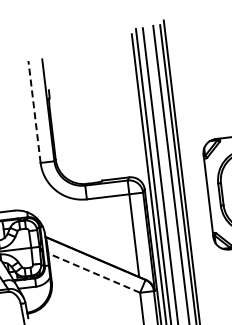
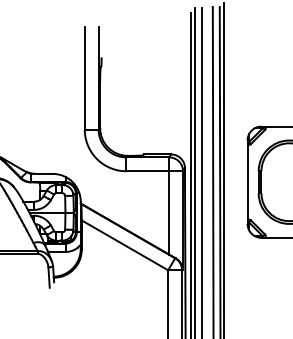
line: (34, 111) -> (84, 77), dashed -> solid
line: (93, 273) -> (124, 245), dashed -> solid

